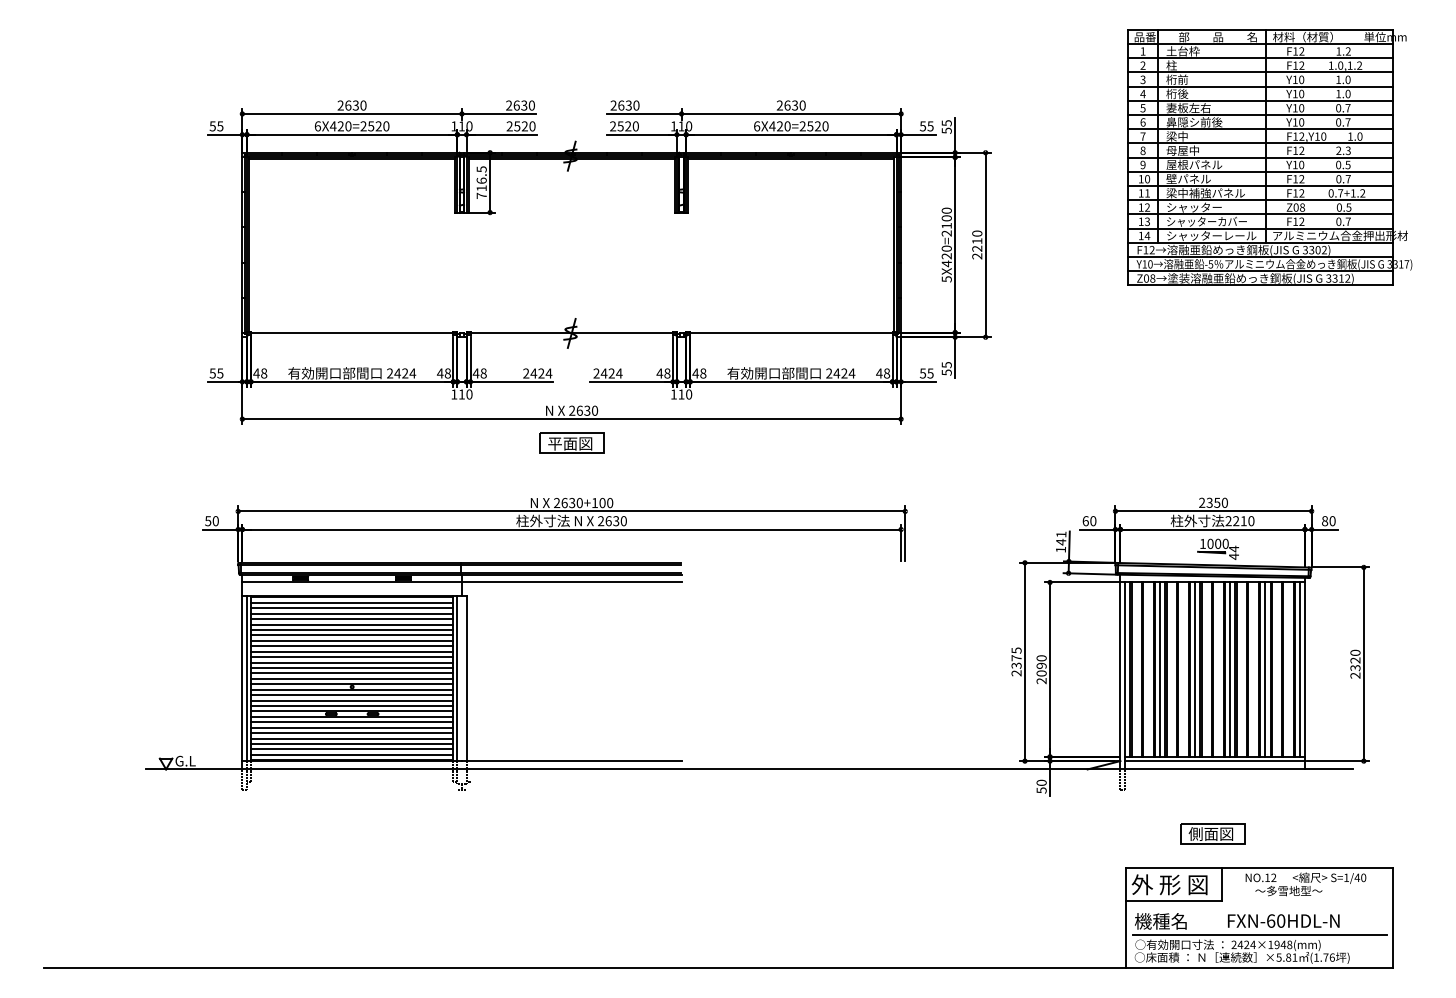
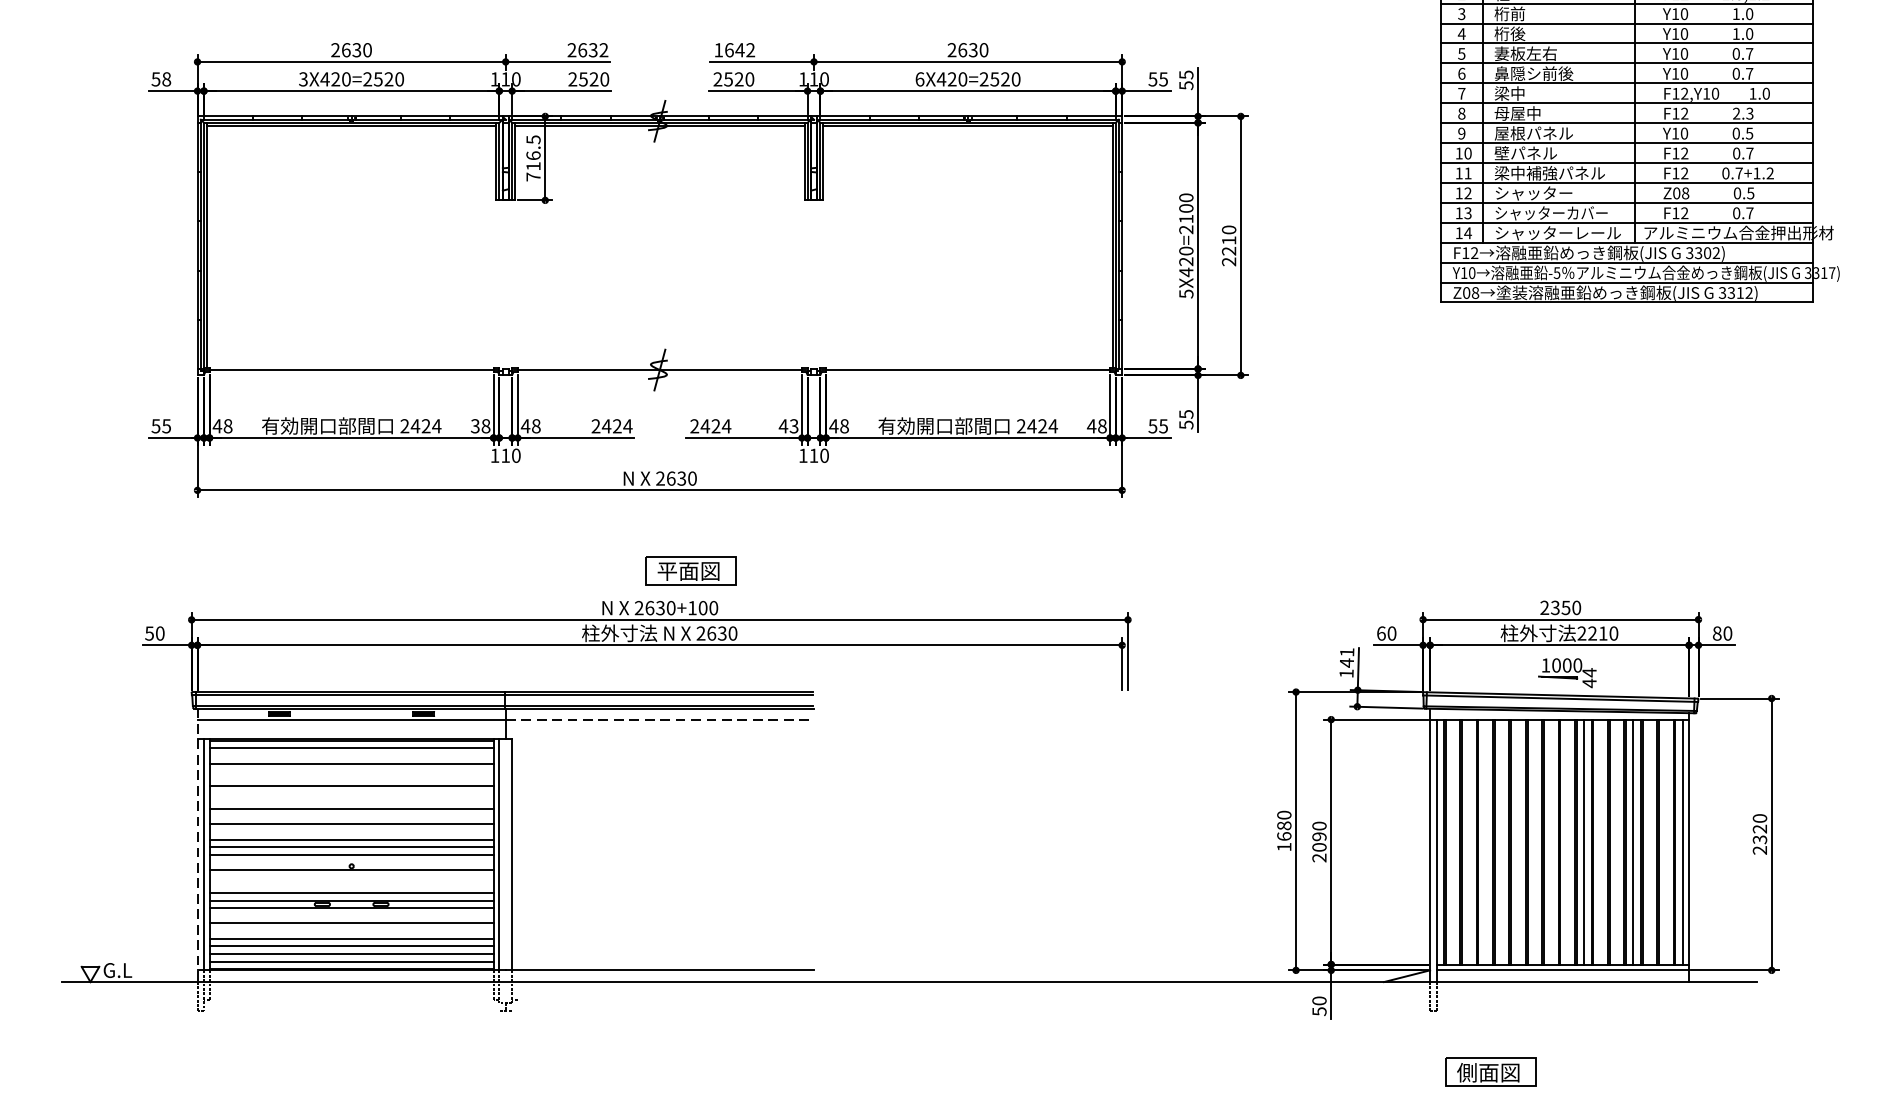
text: (531, 105) -> (603, 50), 2630 -> 2632
text: (624, 105) -> (733, 50), 2630 -> 1642
text: (220, 126) -> (166, 79), 55 -> 58
text: (317, 126) -> (302, 79), 6X420=2520 -> 3X420=2520
text: (439, 373) -> (474, 426), 48 -> 38
text: (667, 373) -> (794, 426), 48 -> 43
part: (571, 442) -> (690, 569), moved
line: (571, 582) -> (659, 719), solid -> dashed
line: (352, 608) -> (352, 756), removed
line: (352, 619) -> (352, 771), removed
line: (352, 624) -> (352, 778), removed
line: (352, 635) -> (352, 794), removed
line: (352, 640) -> (352, 801), removed
line: (352, 651) -> (352, 816), removed
text: (1016, 661) -> (1284, 830), 2375 -> 1680
line: (352, 662) -> (352, 831), removed
line: (1160, 669) -> (1486, 841), removed
line: (1195, 669) -> (1535, 841), removed
line: (242, 672) -> (197, 845), solid -> dashed
line: (352, 684) -> (352, 862), removed
line: (352, 695) -> (352, 878), removed
line: (352, 700) -> (352, 885), removed
line: (352, 722) -> (352, 916), removed
line: (352, 733) -> (352, 931), removed
part: (1212, 833) -> (1490, 1071), moved

